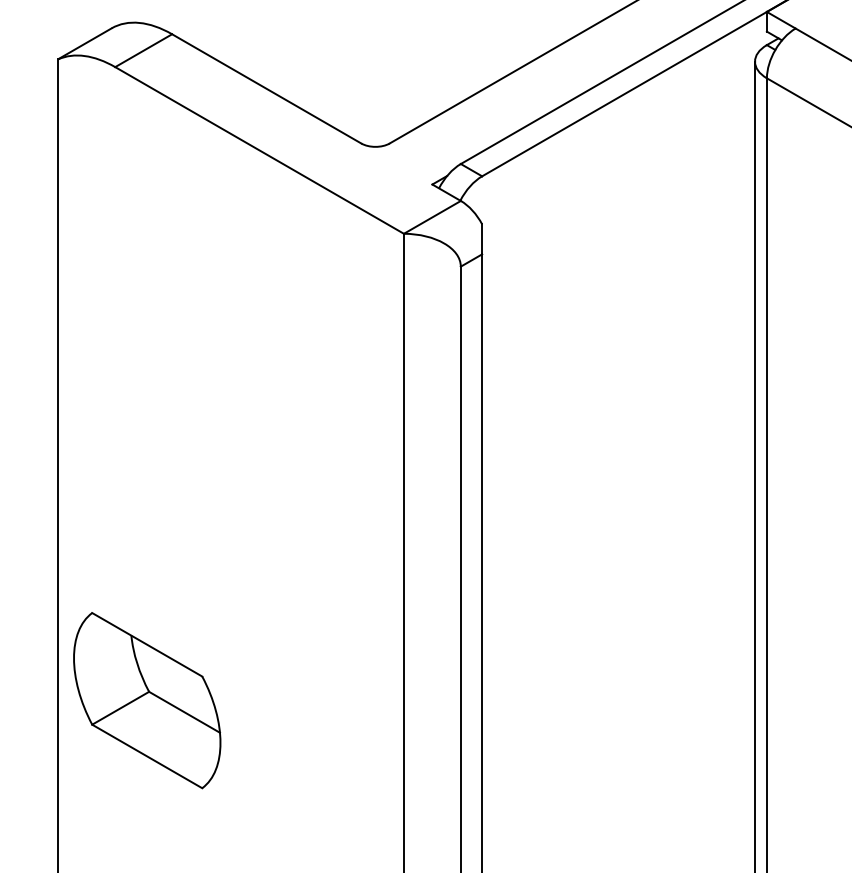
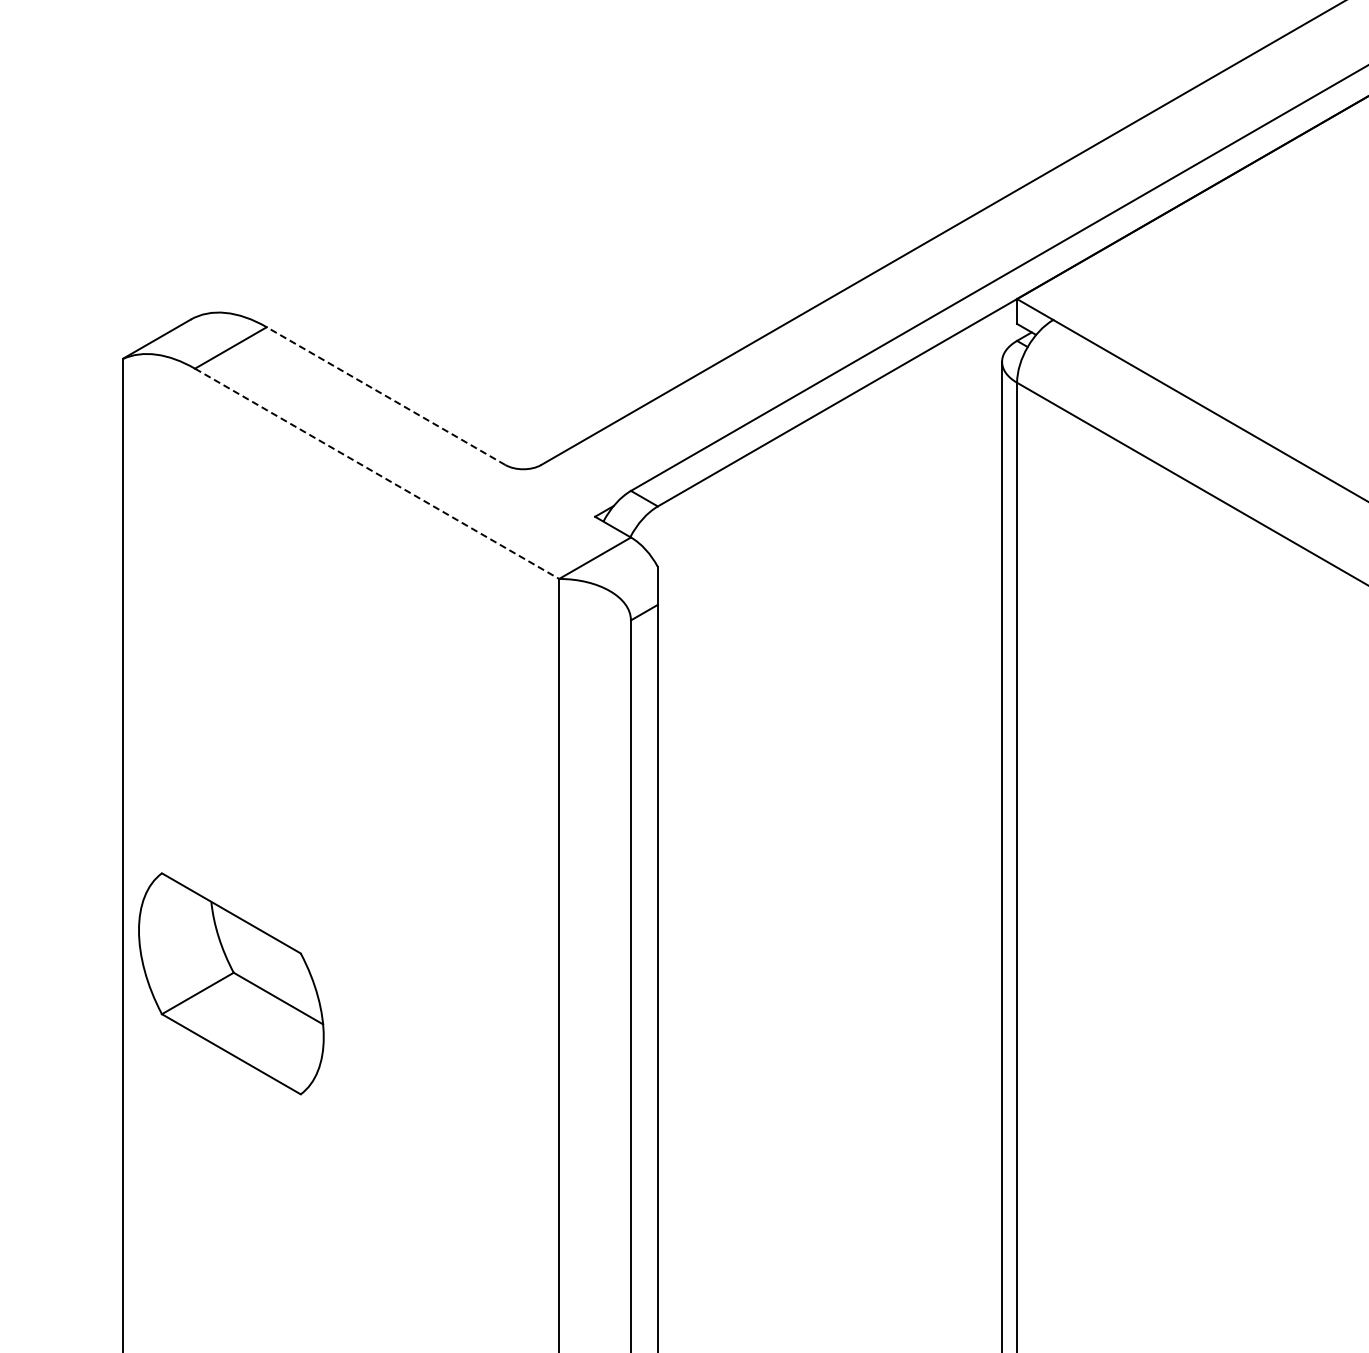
line: (267, 89) -> (386, 396), solid -> dashed
line: (259, 151) -> (377, 474), solid -> dashed
part: (147, 700) -> (231, 983), moved

